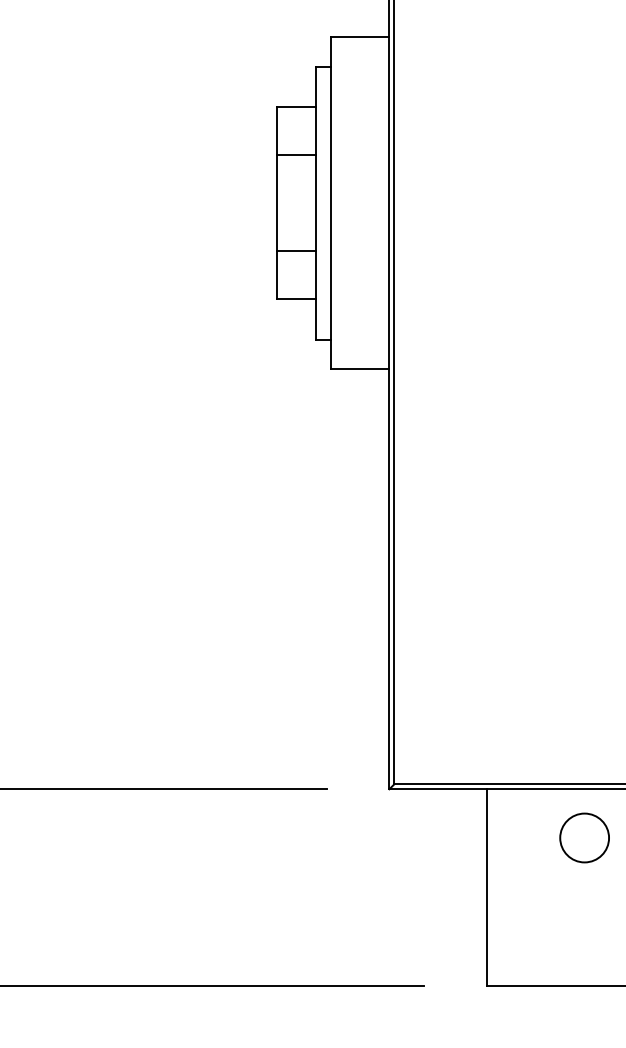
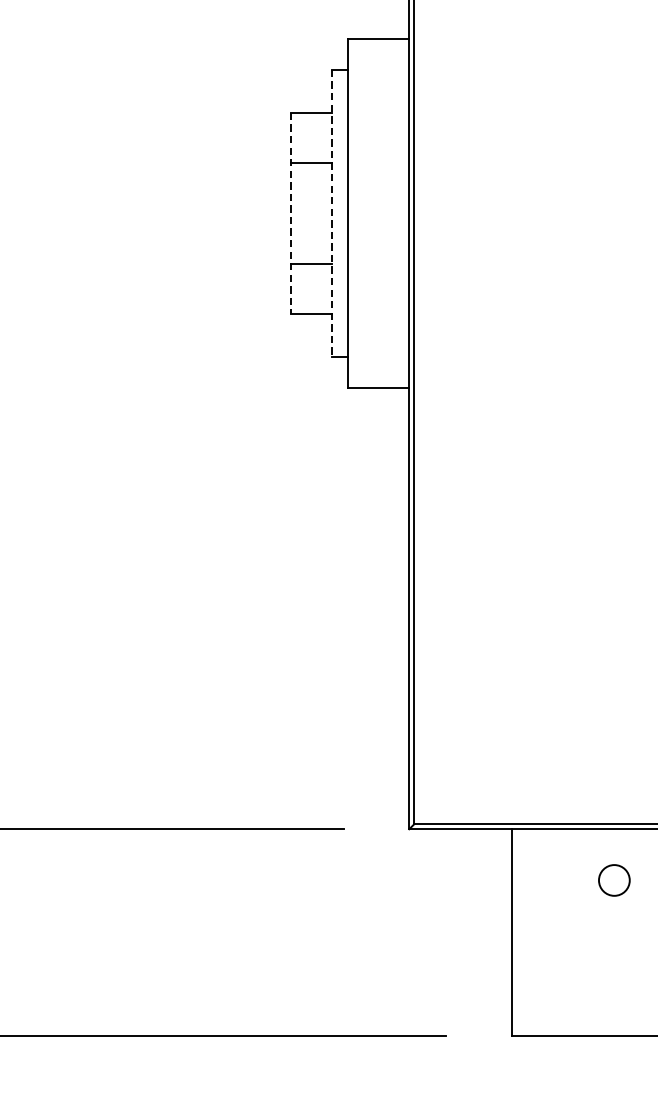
line: (277, 203) -> (291, 213), solid -> dashed
line: (316, 203) -> (332, 213), solid -> dashed
circle: (584, 837) -> (614, 879), size x0.6

